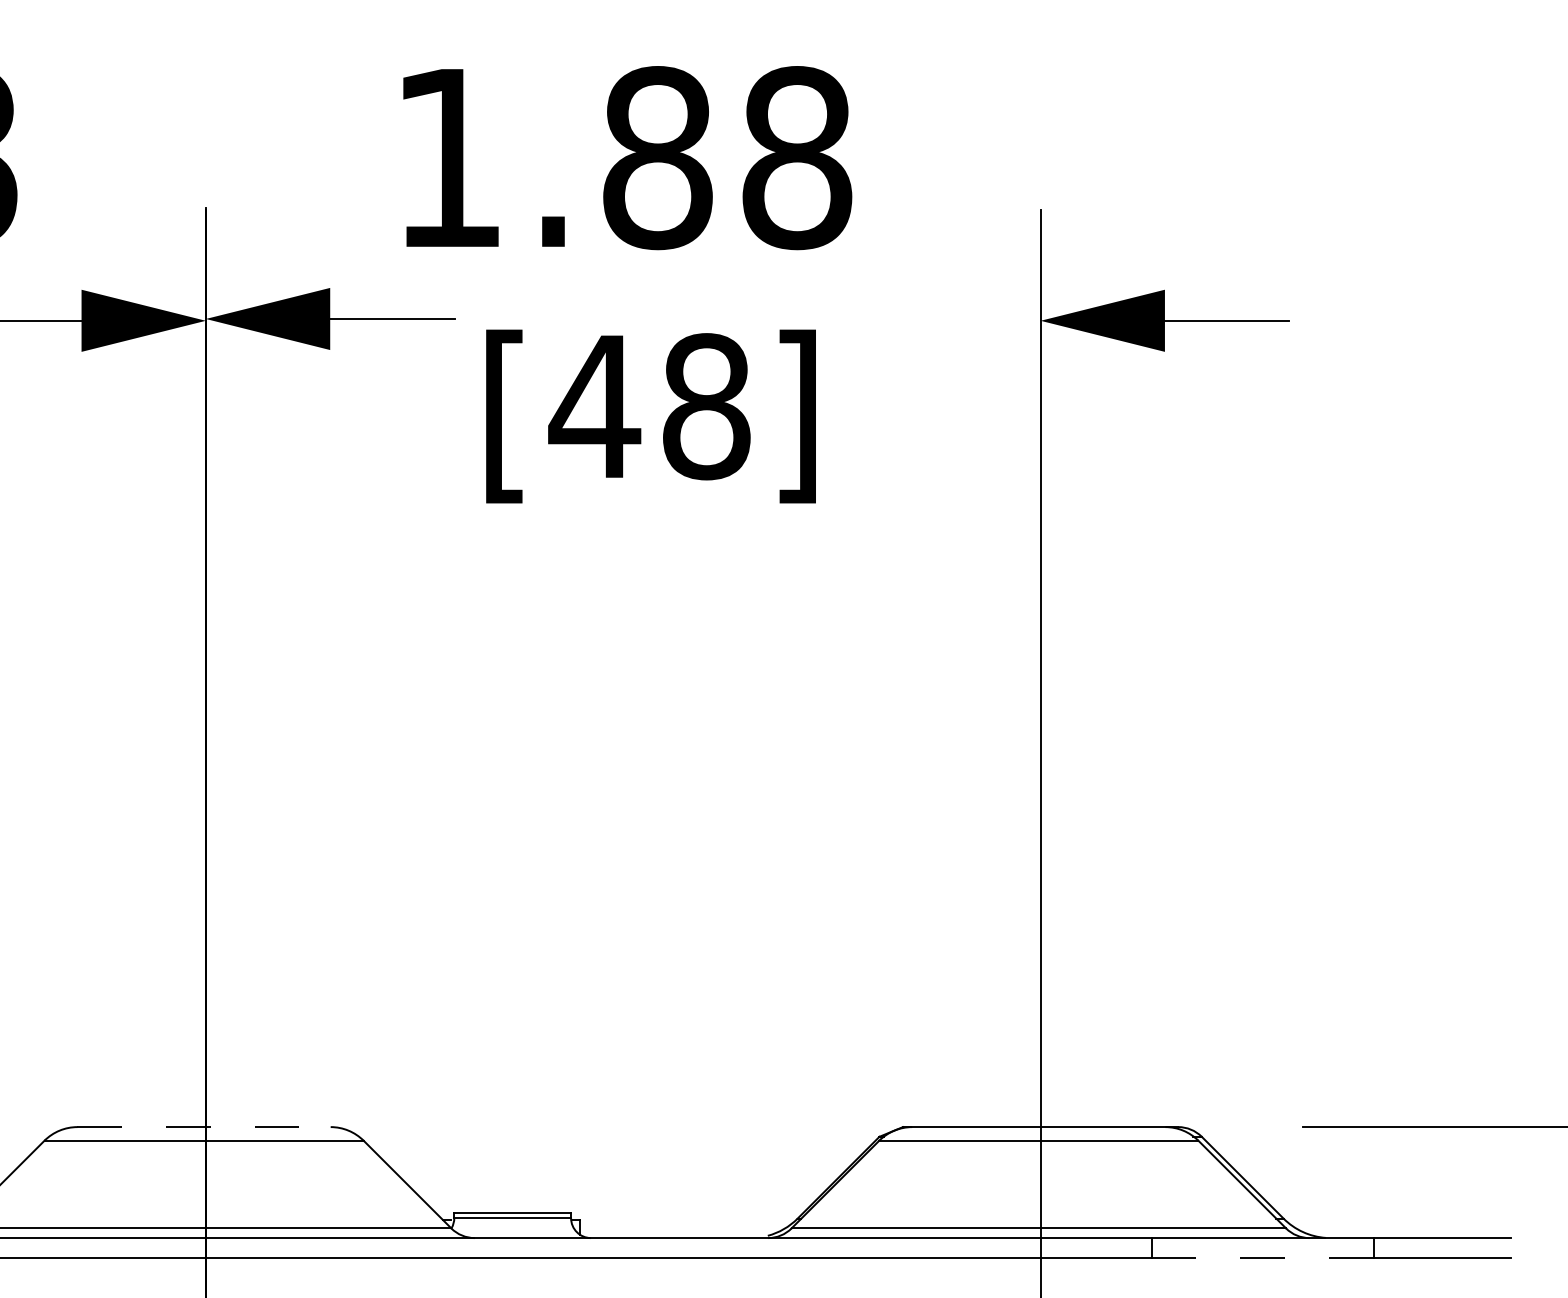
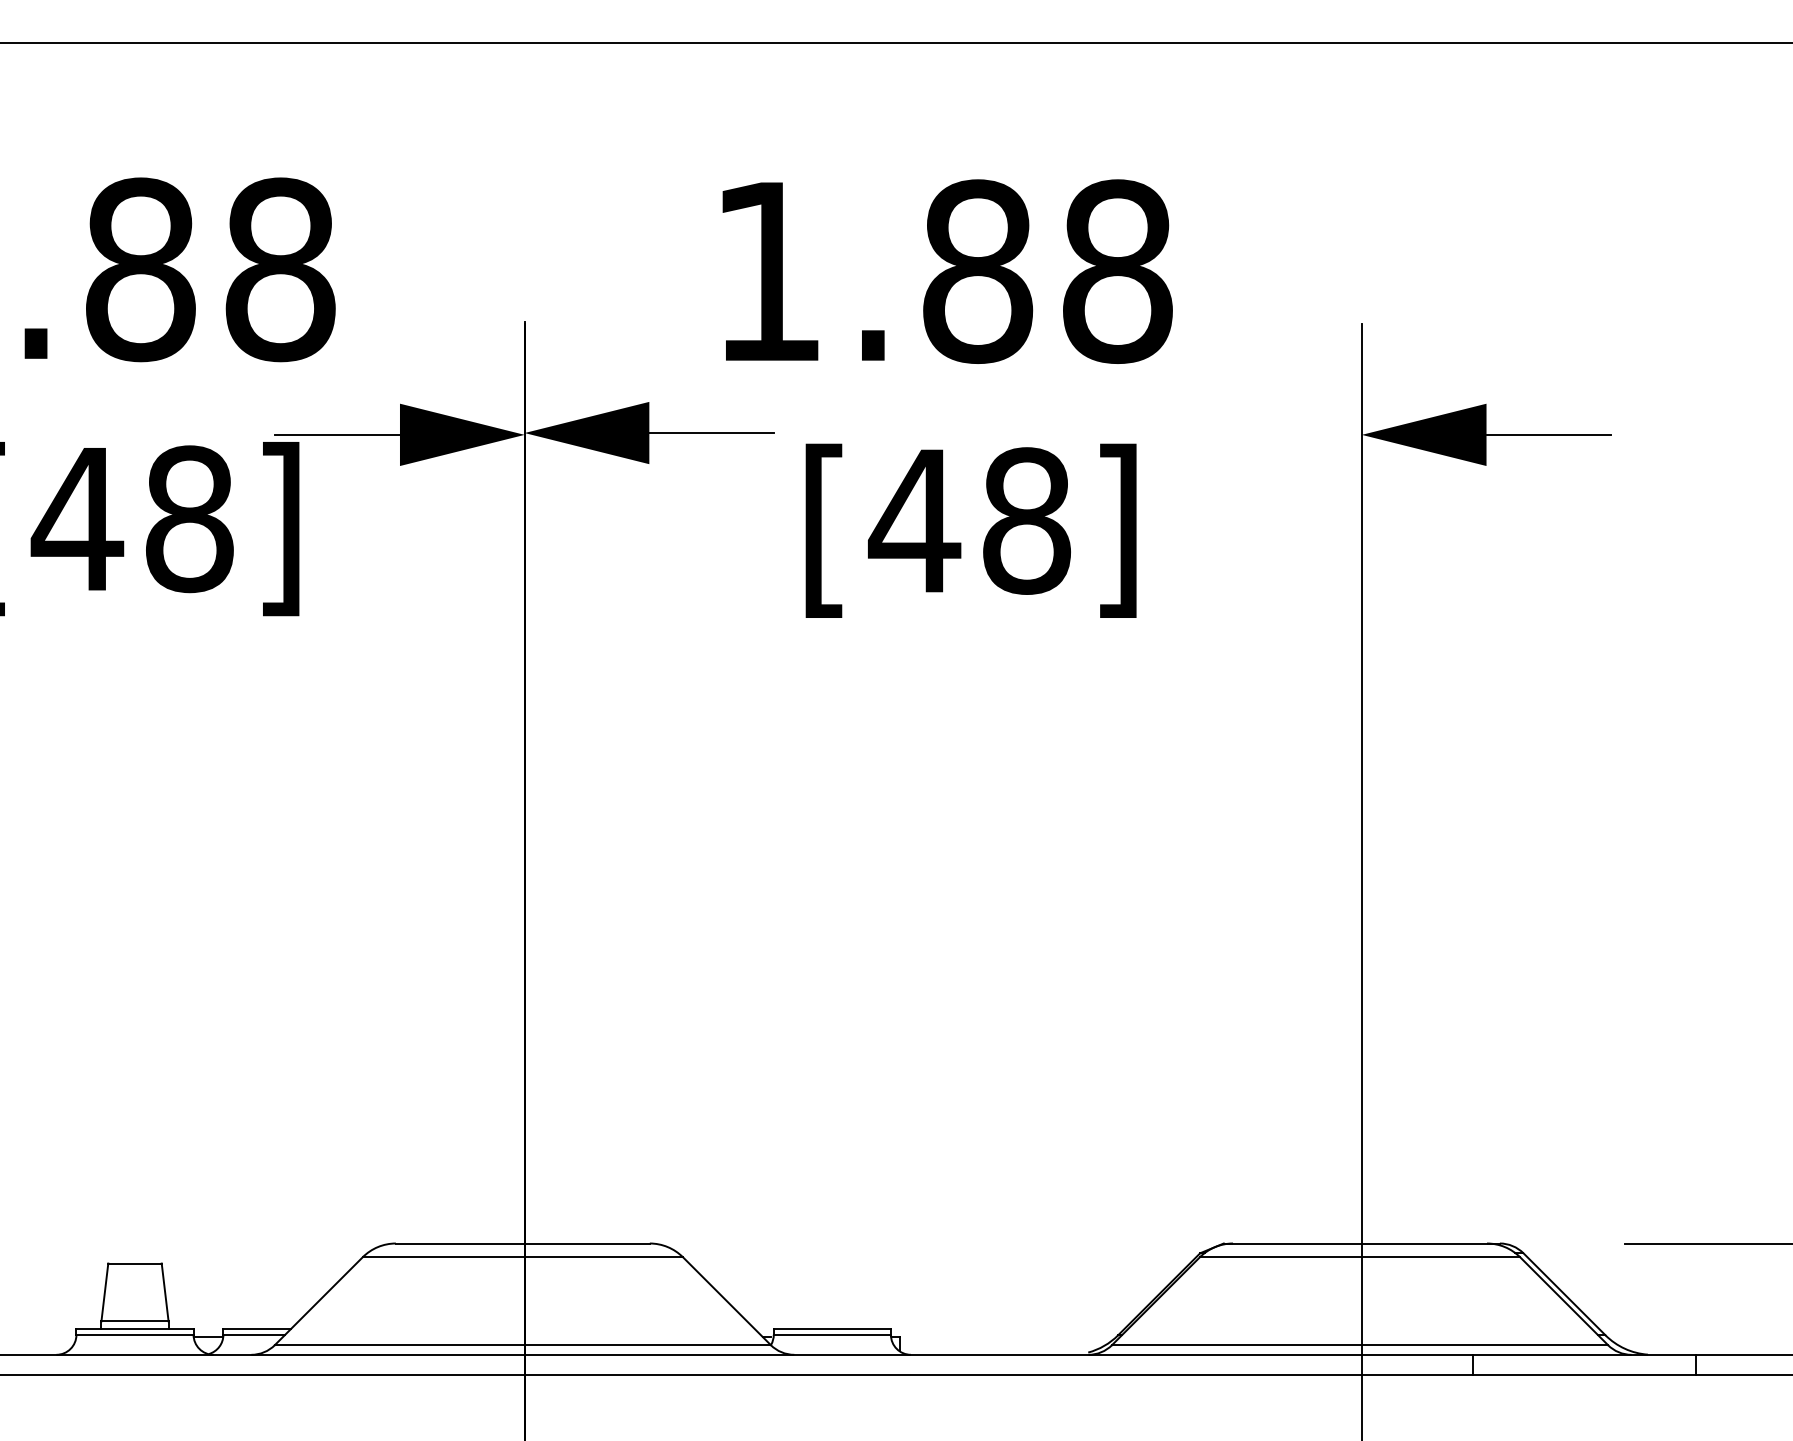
line: (203, 1127) -> (522, 1243), dashed -> solid
line: (1261, 1257) -> (1583, 1374), dashed -> solid

